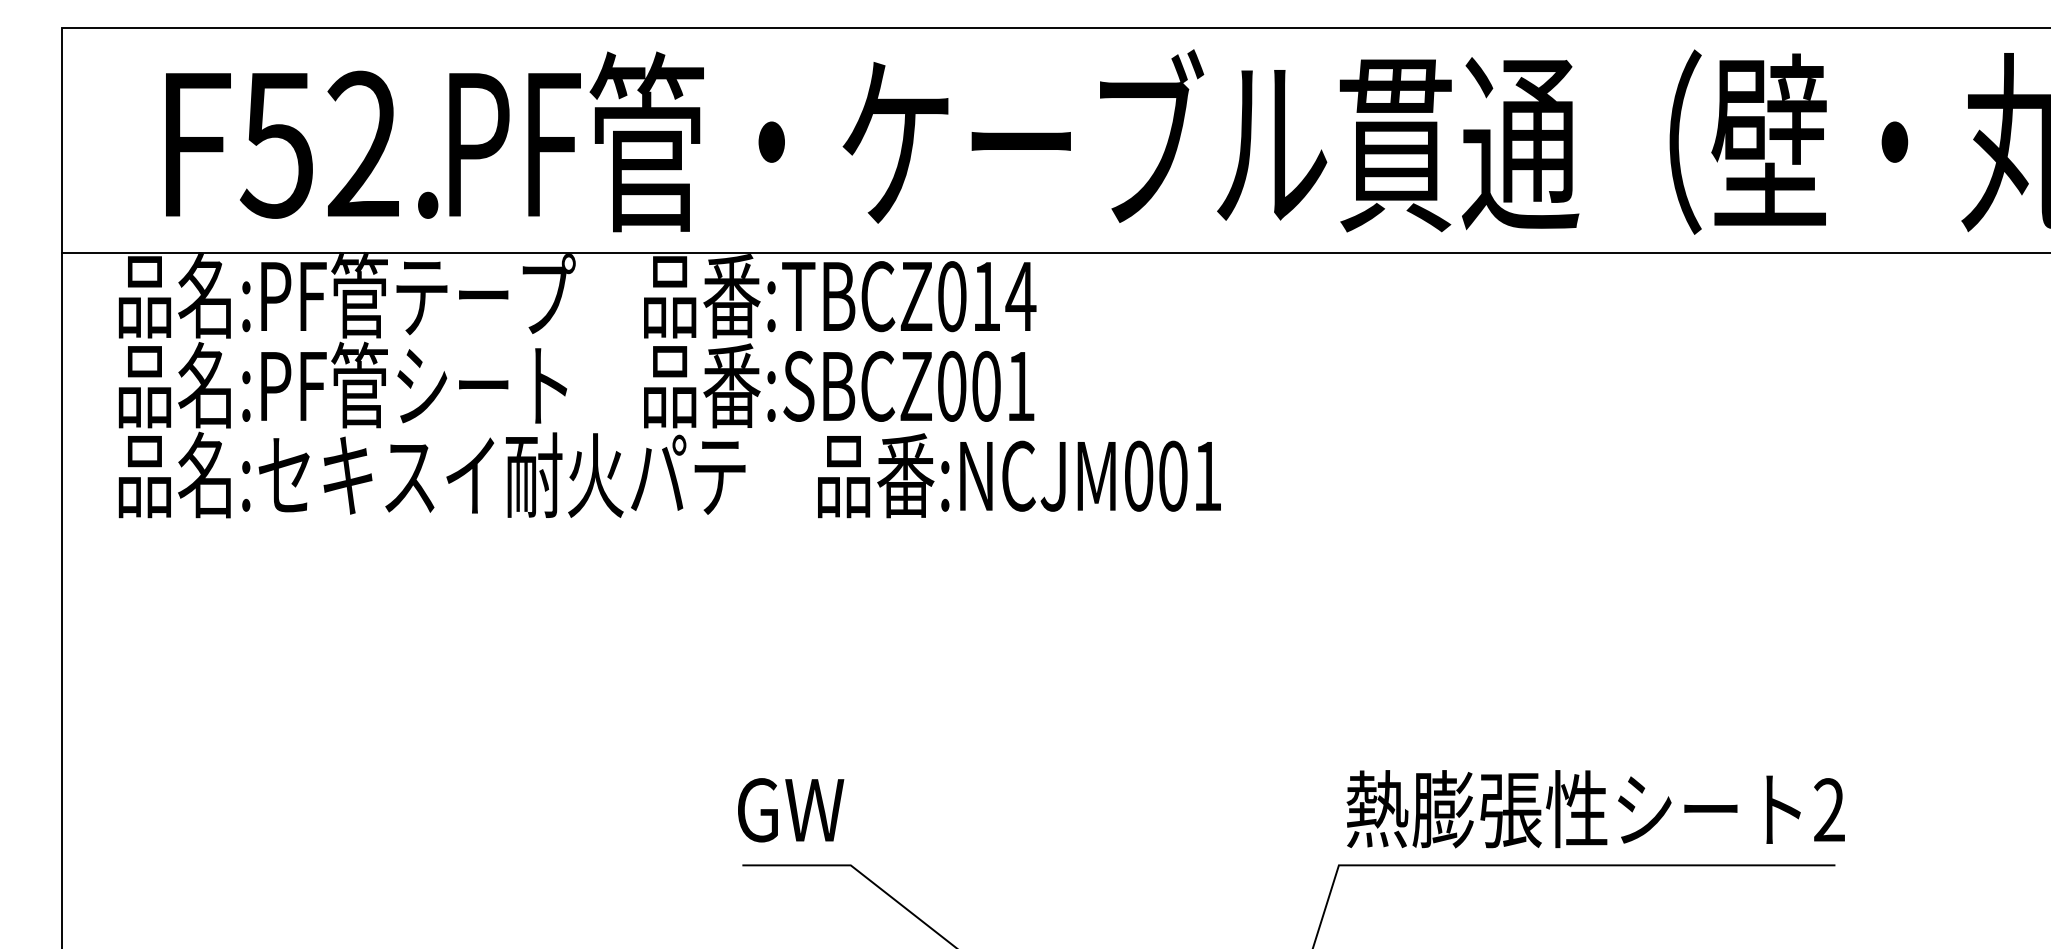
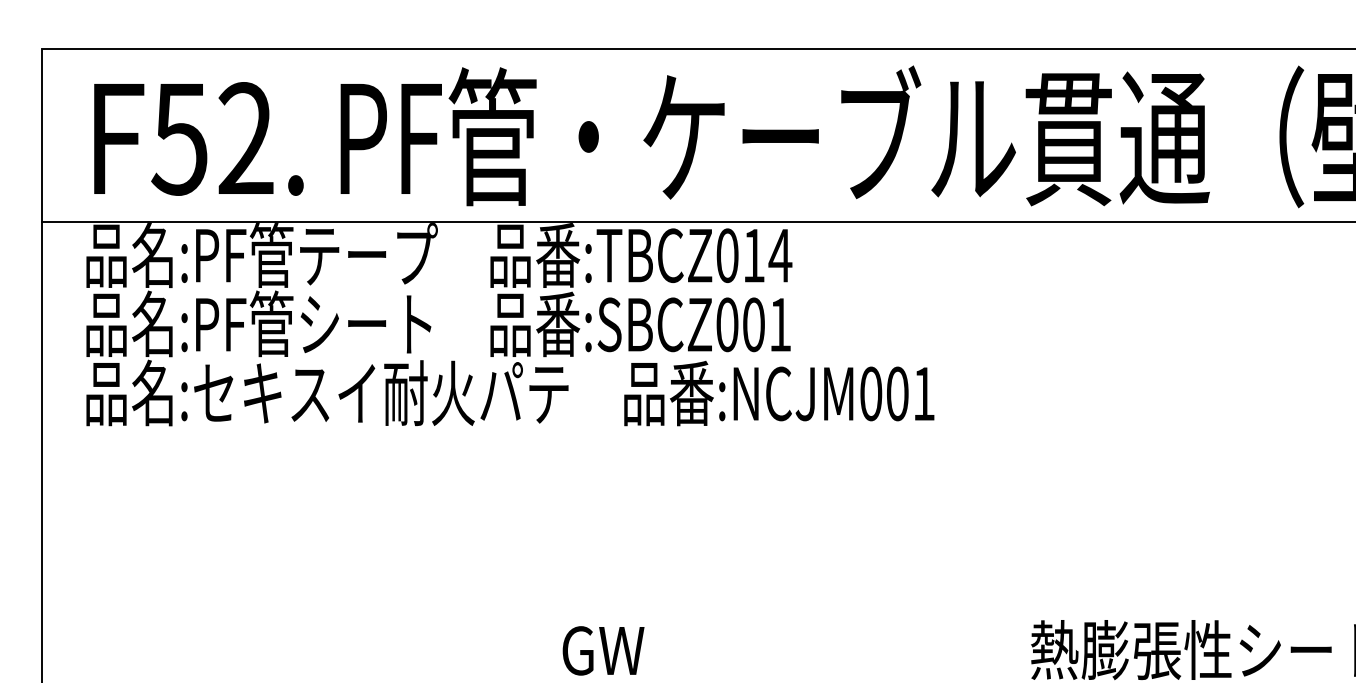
text: (302, 144) -> (199, 138), moved

